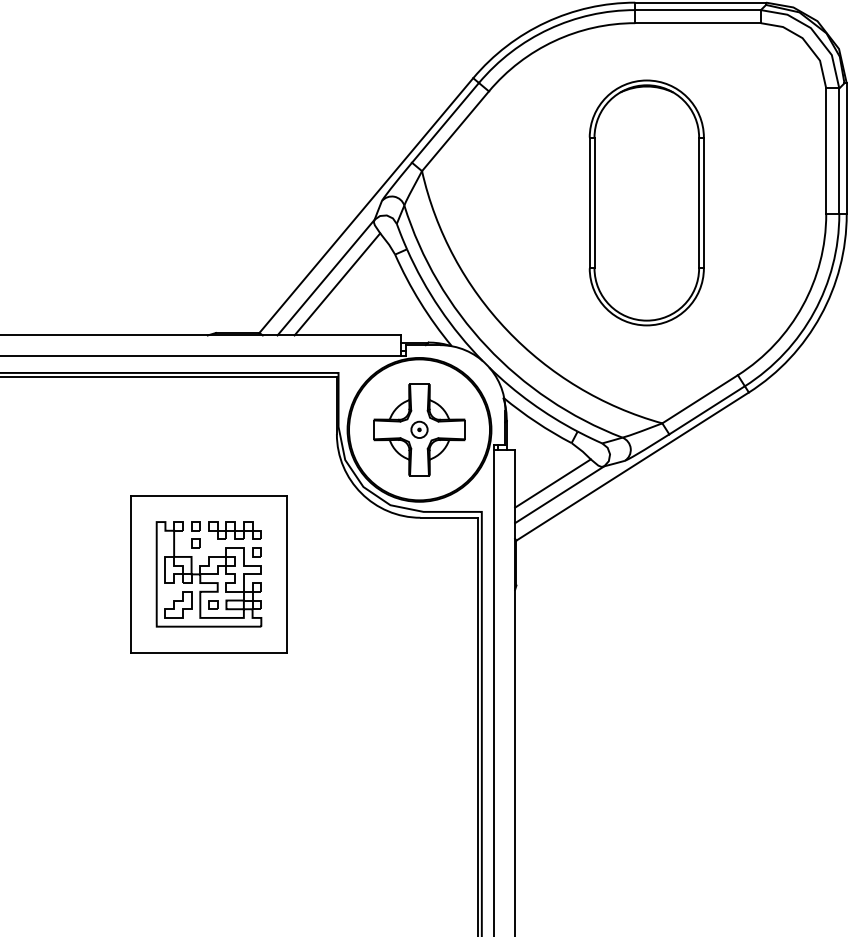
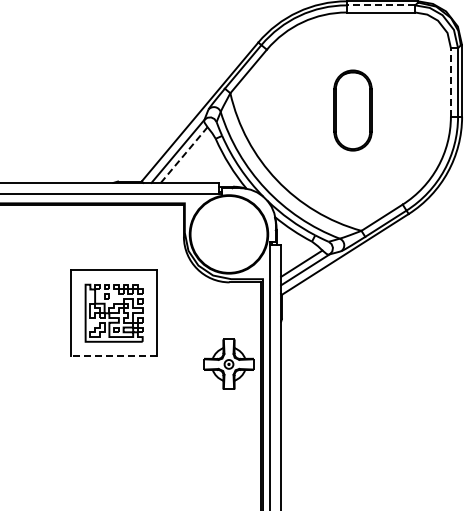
line: (697, 10) -> (380, 5), solid -> dashed
line: (825, 149) -> (450, 81), solid -> dashed
part: (645, 202) -> (352, 110), size x0.6
line: (337, 283) -> (184, 154), solid -> dashed
part: (418, 428) -> (228, 363), moved
line: (209, 653) -> (114, 356), solid -> dashed

